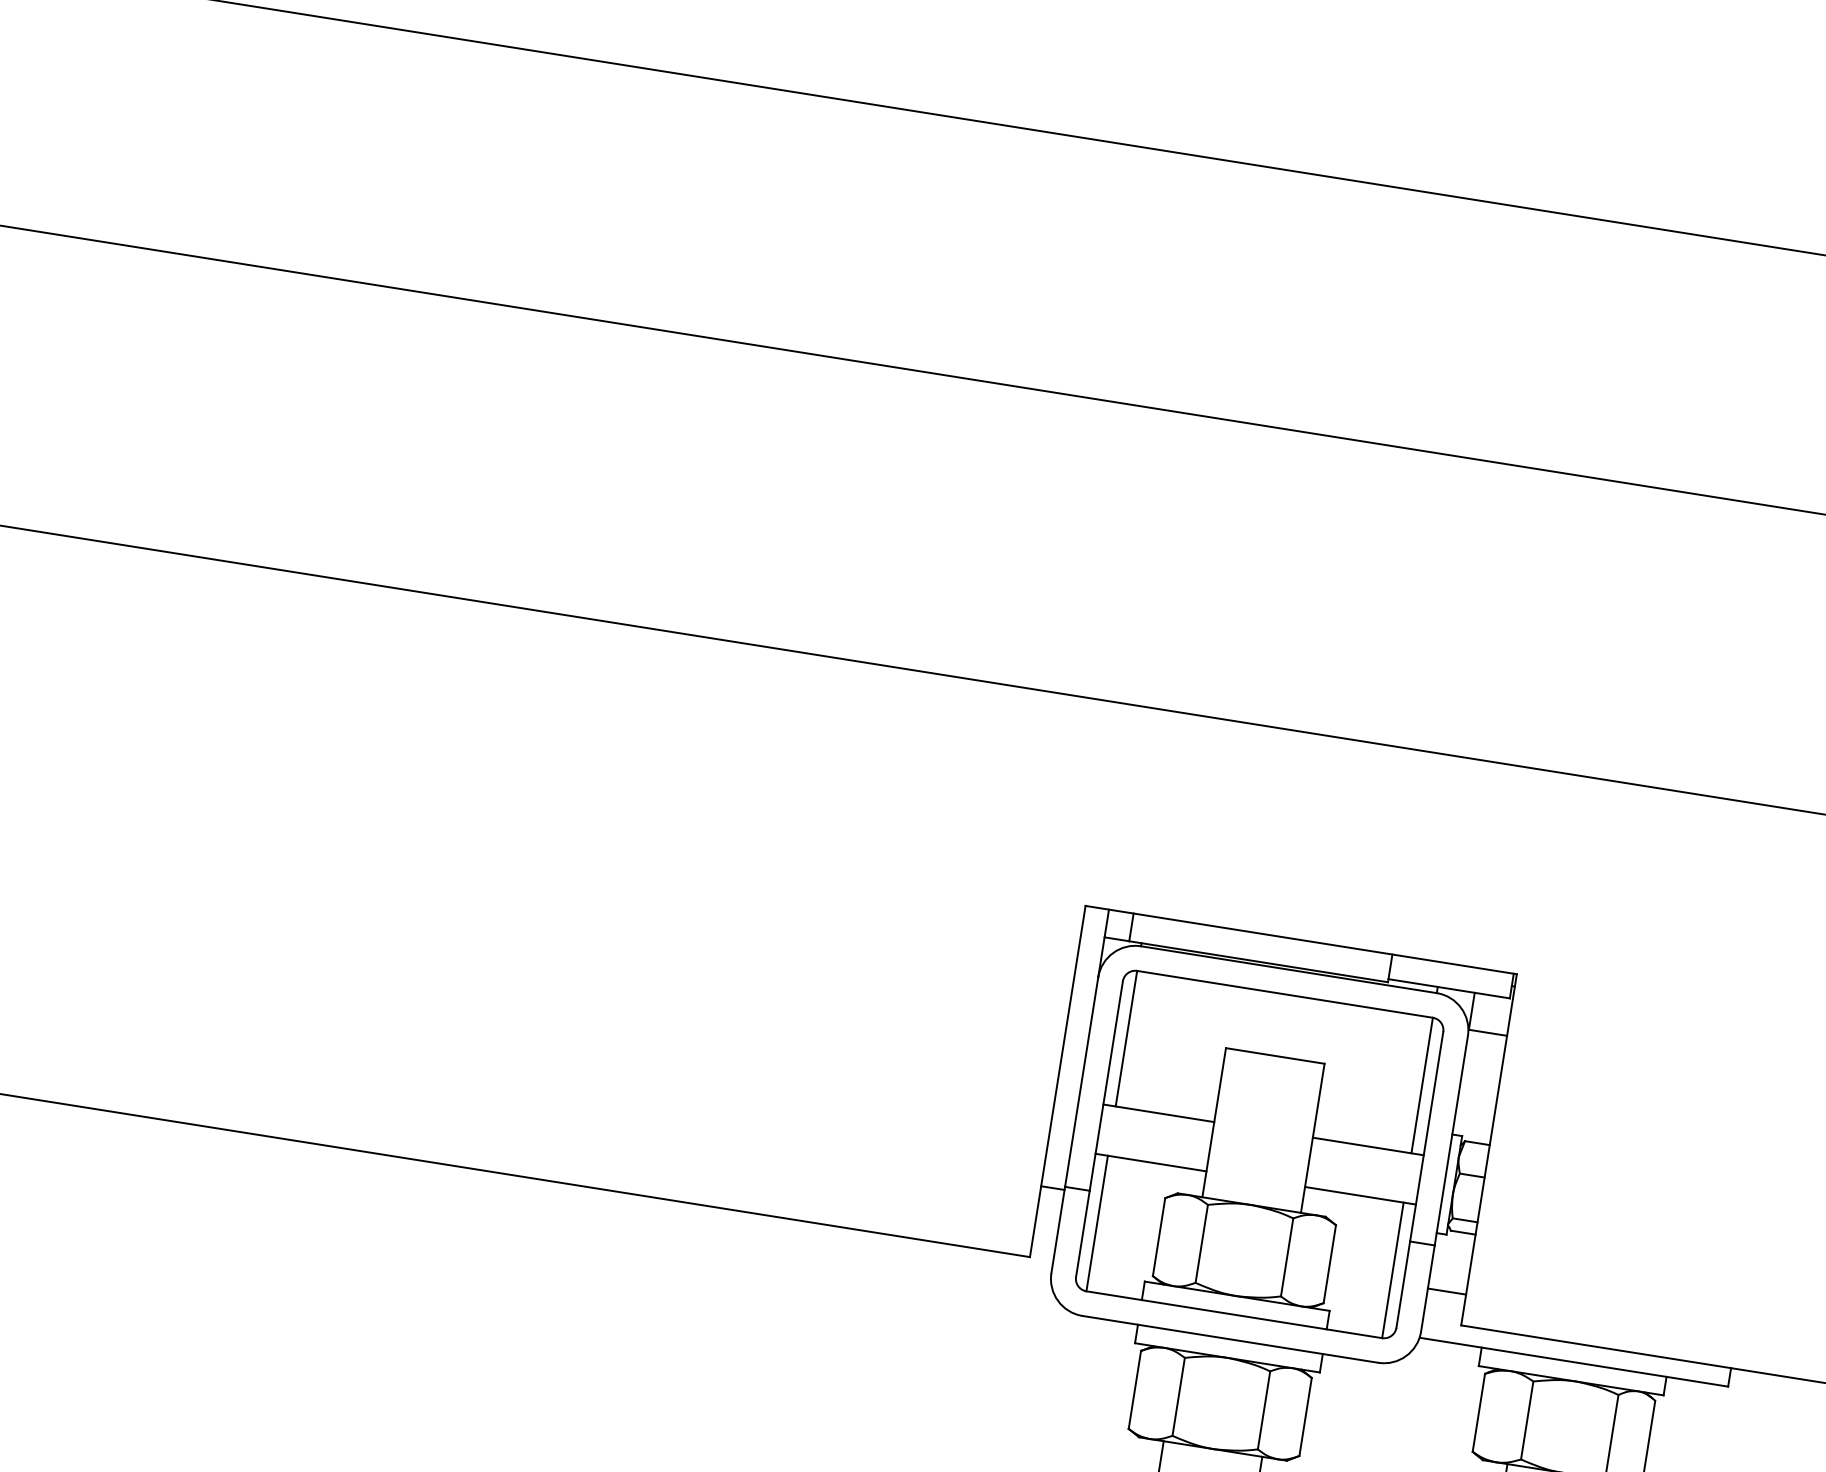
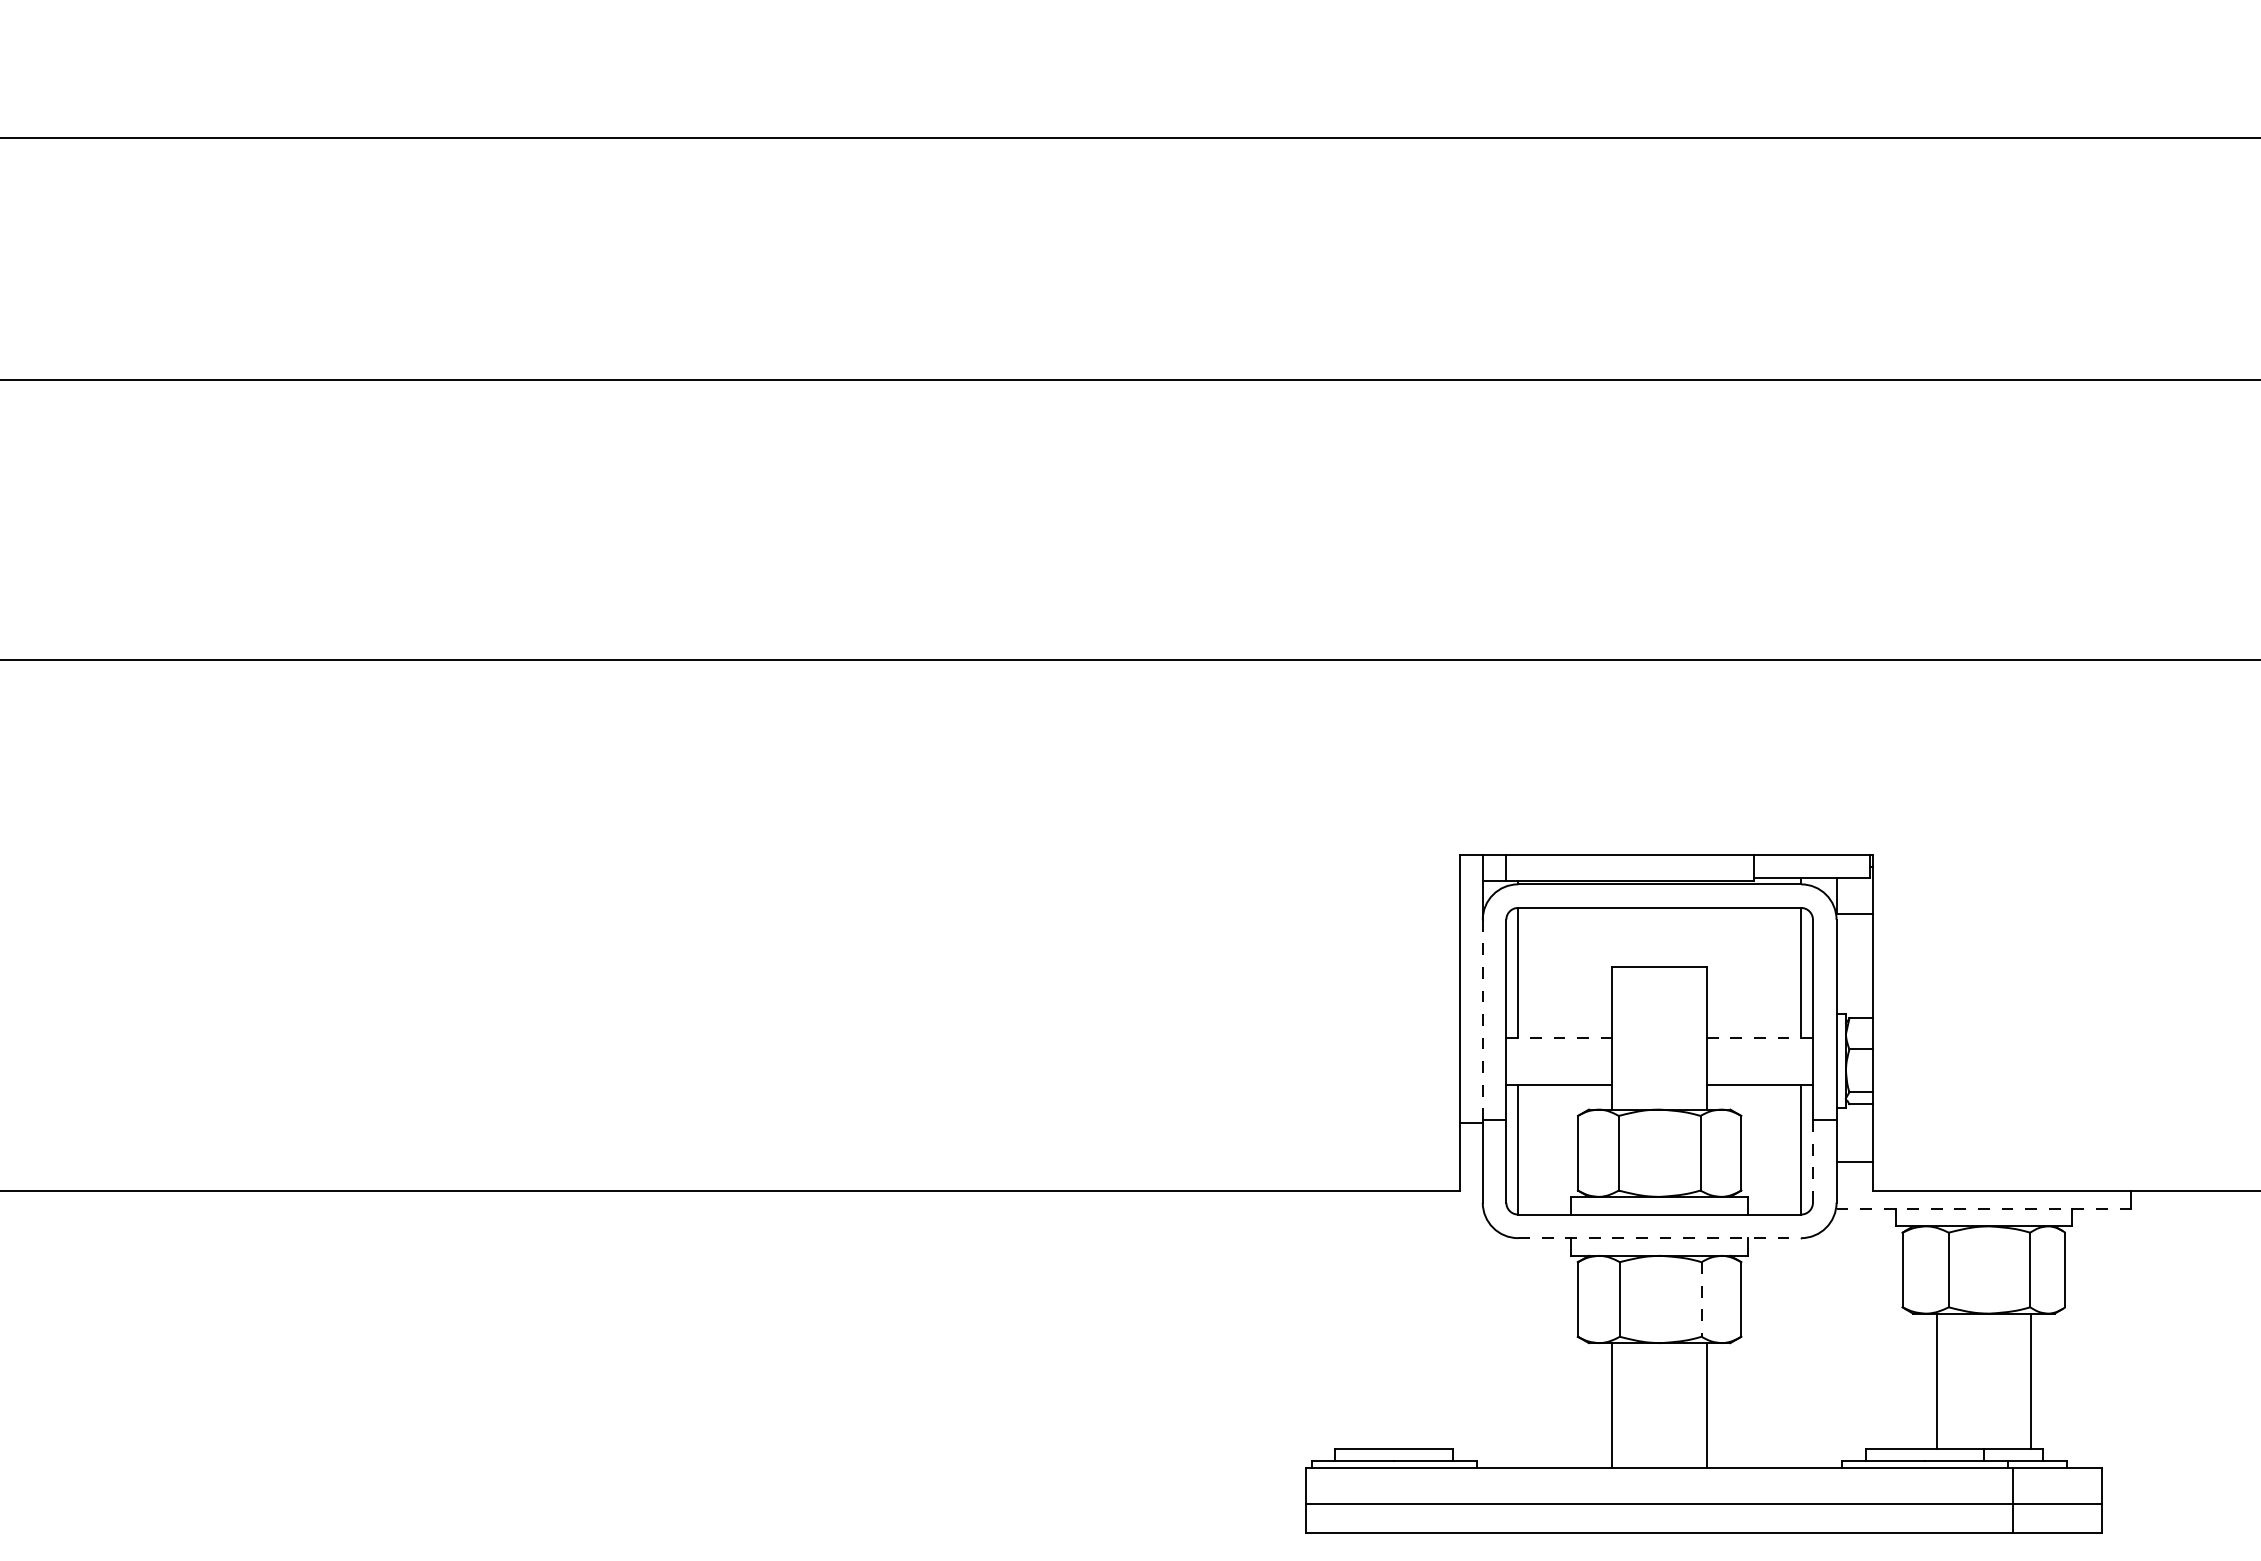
line: (1081, 1082) -> (1482, 1020), solid -> dashed
line: (1157, 1112) -> (1558, 1037), solid -> dashed
line: (1367, 1146) -> (1759, 1037), solid -> dashed
line: (1402, 1284) -> (1812, 1161), solid -> dashed
line: (1230, 1339) -> (1659, 1238), solid -> dashed
line: (1574, 1362) -> (1984, 1208), solid -> dashed
line: (1263, 1410) -> (1701, 1299), solid -> dashed

